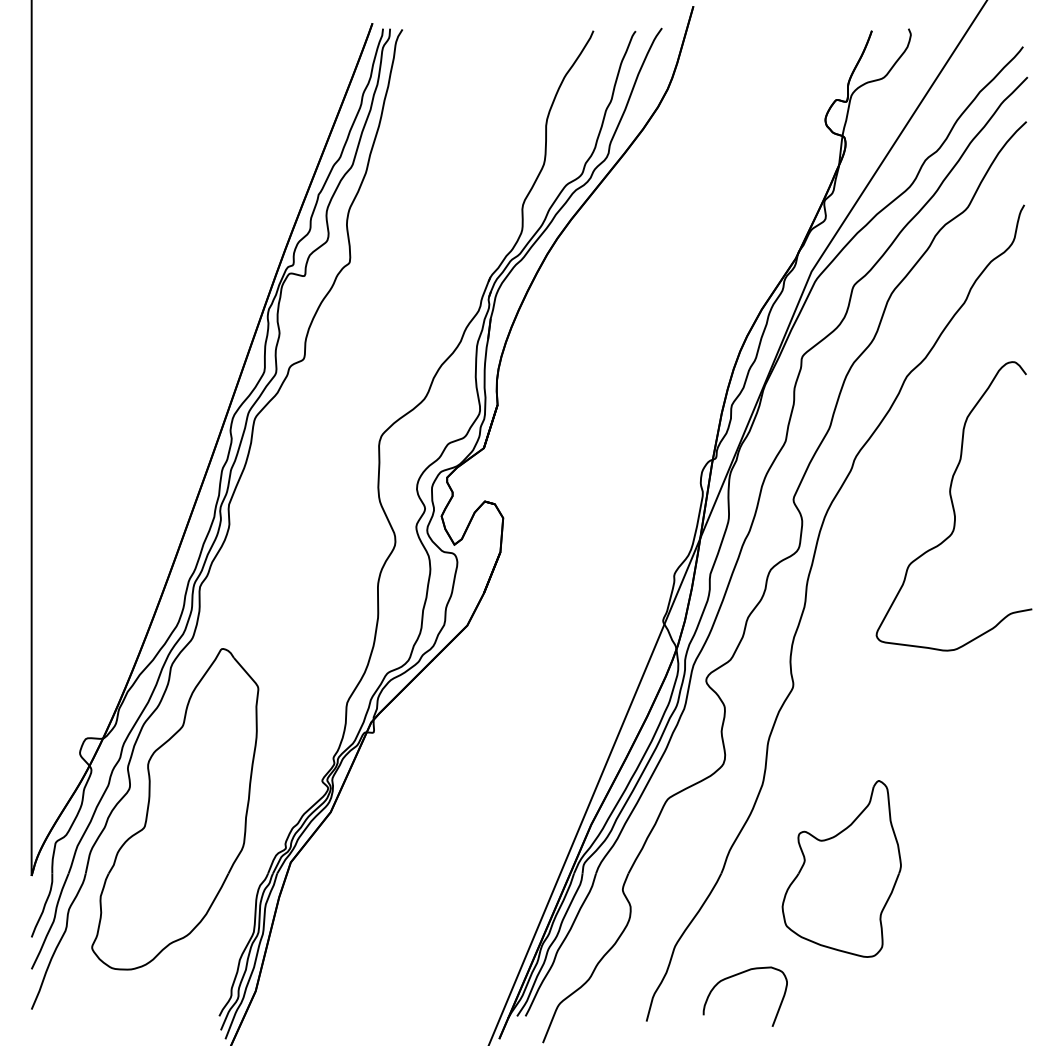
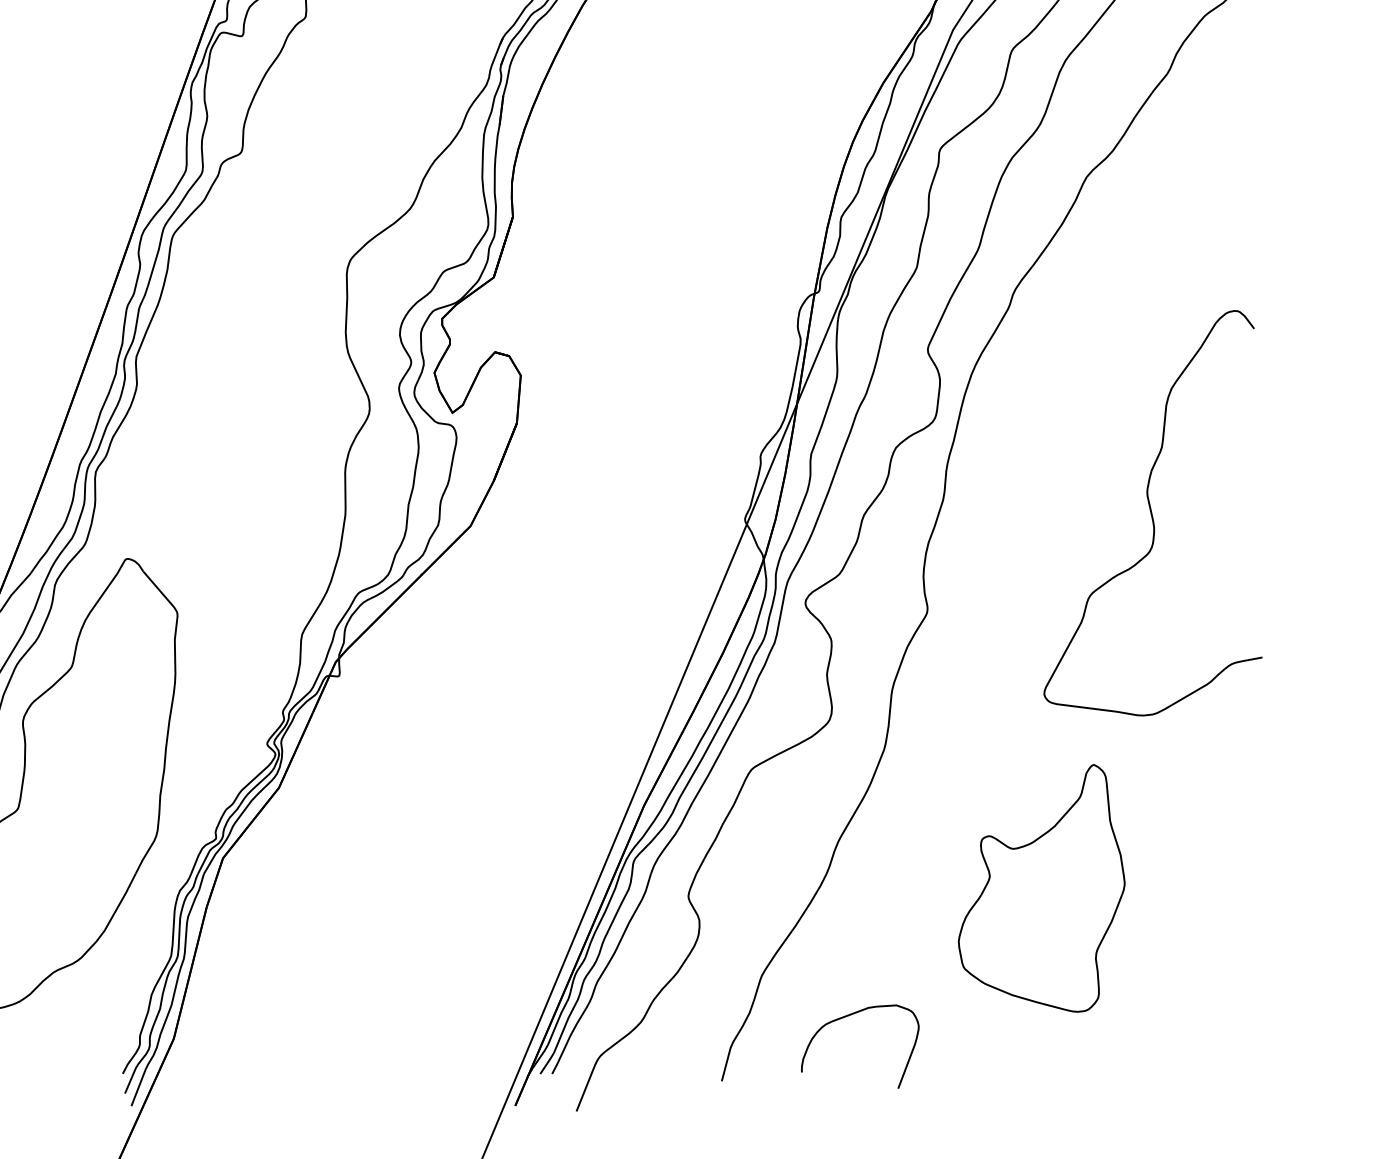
curve: (953, 506) -> (1152, 513), moved
part: (841, 868) -> (1041, 887), moved

